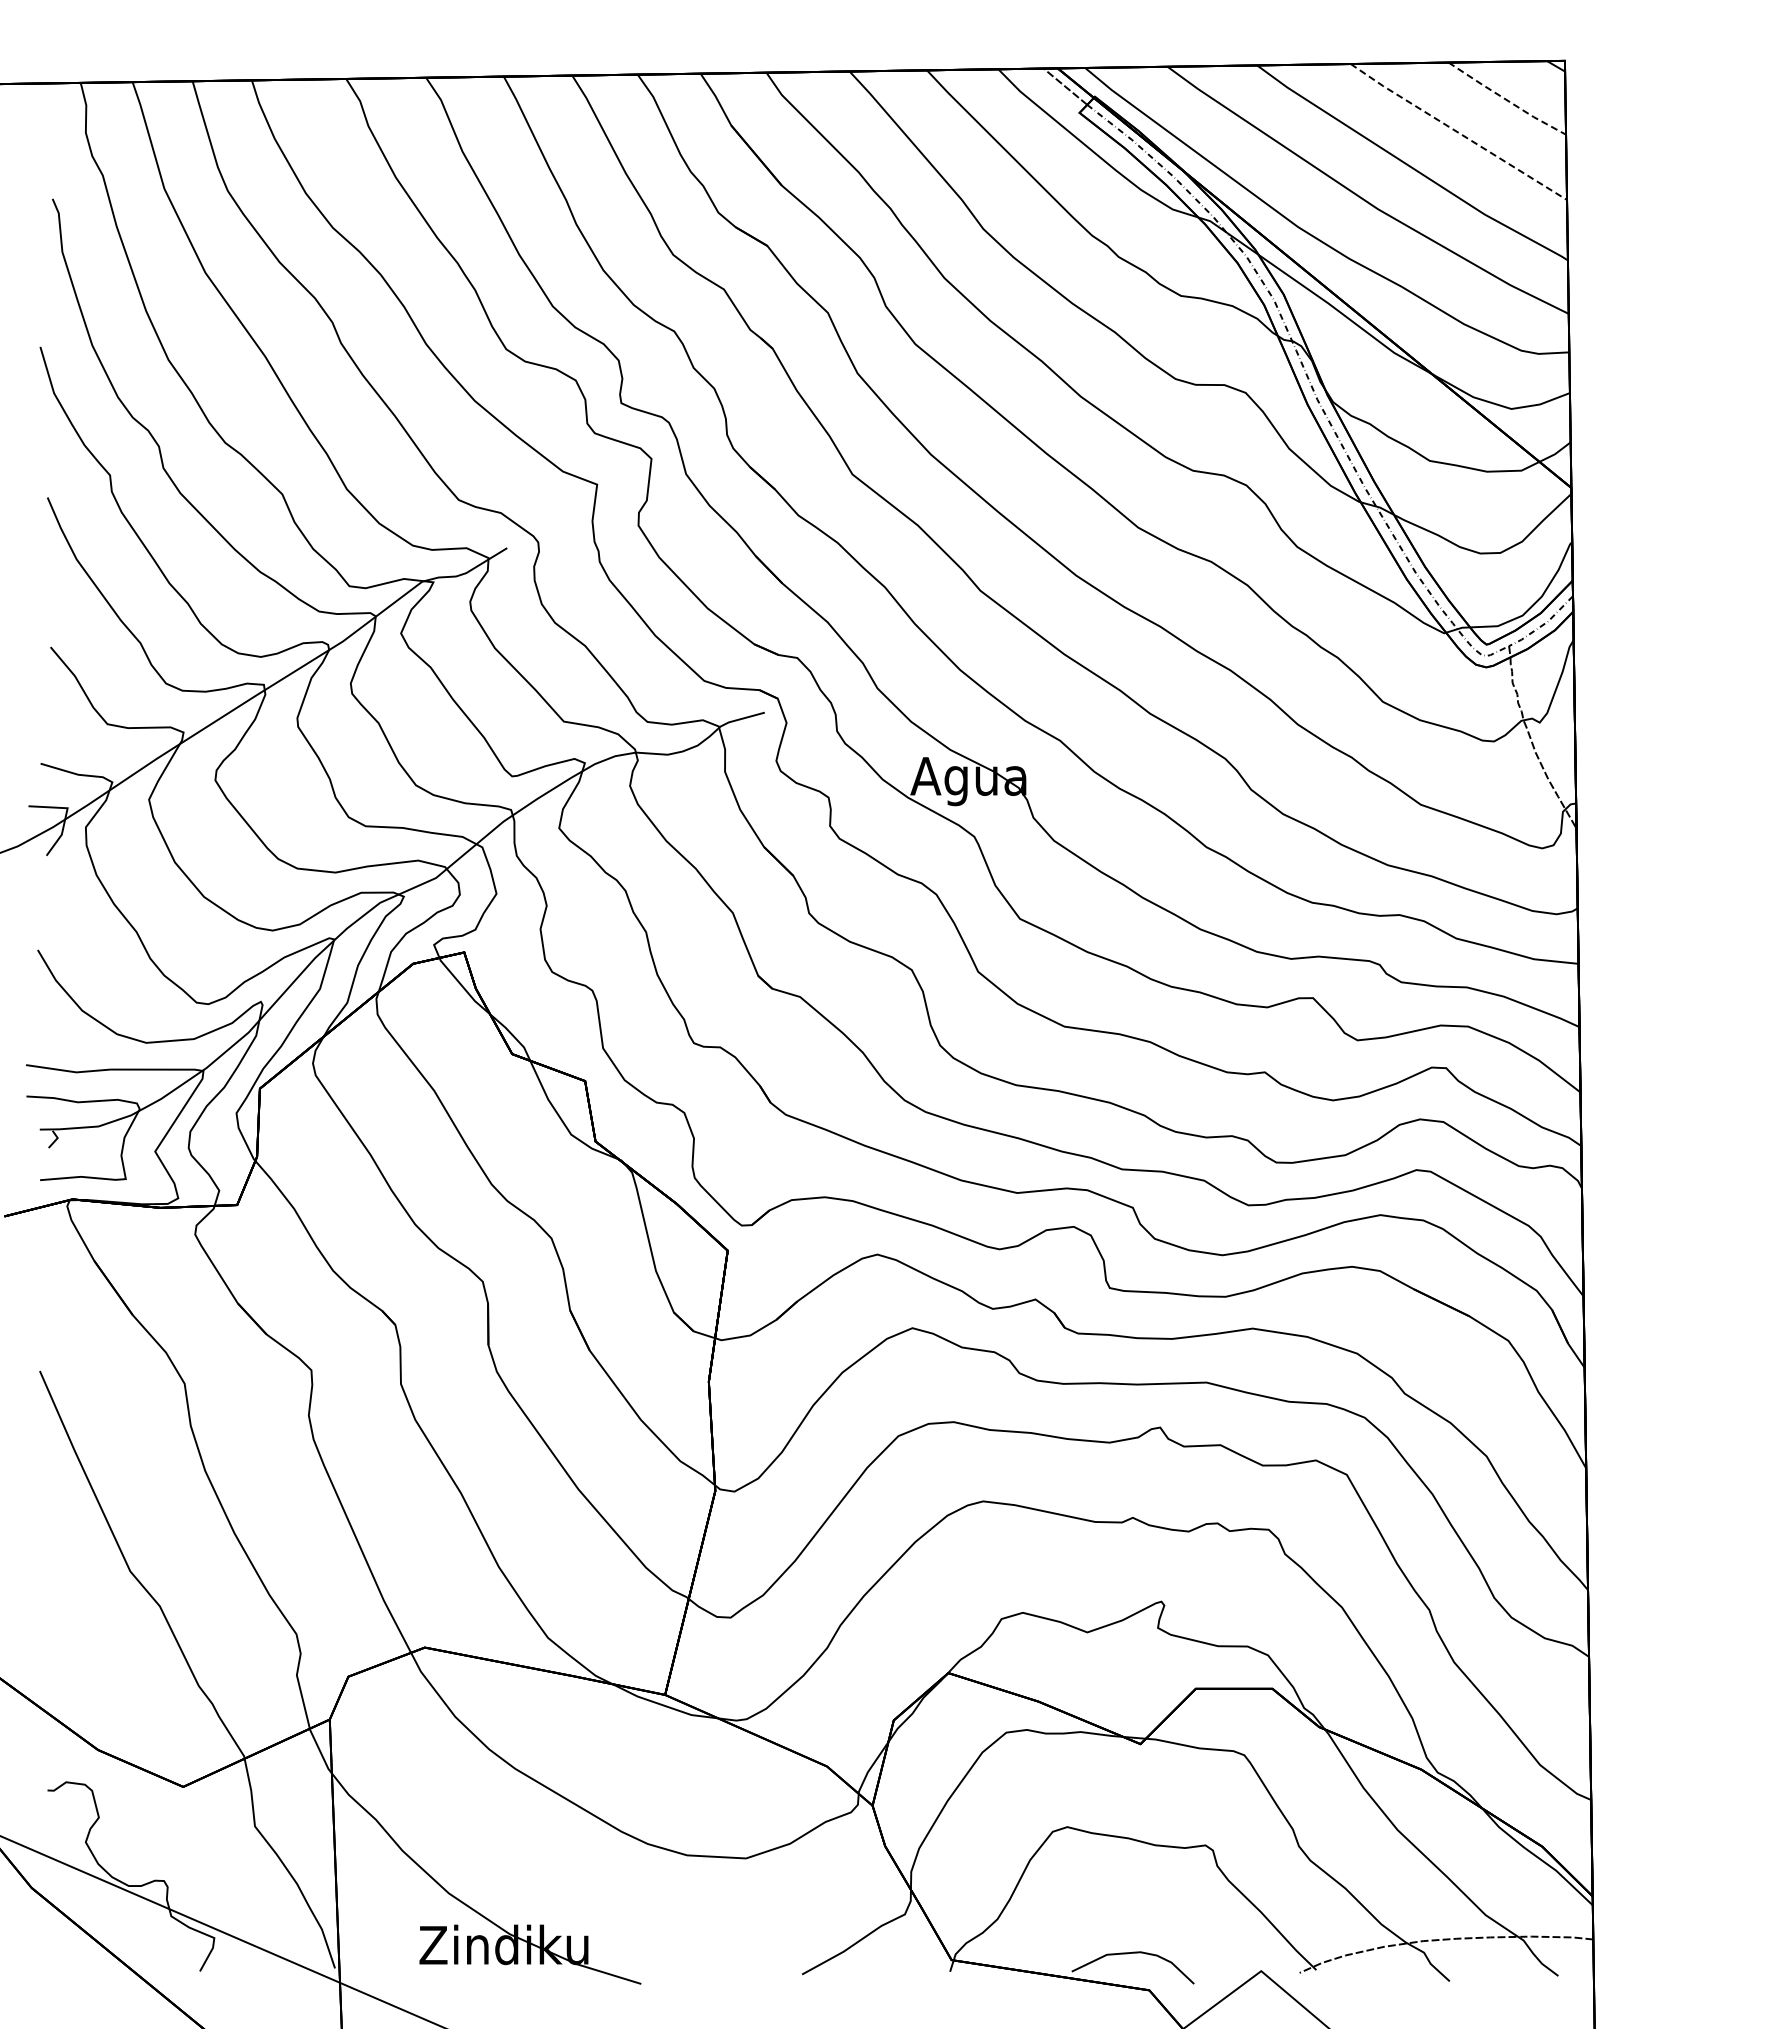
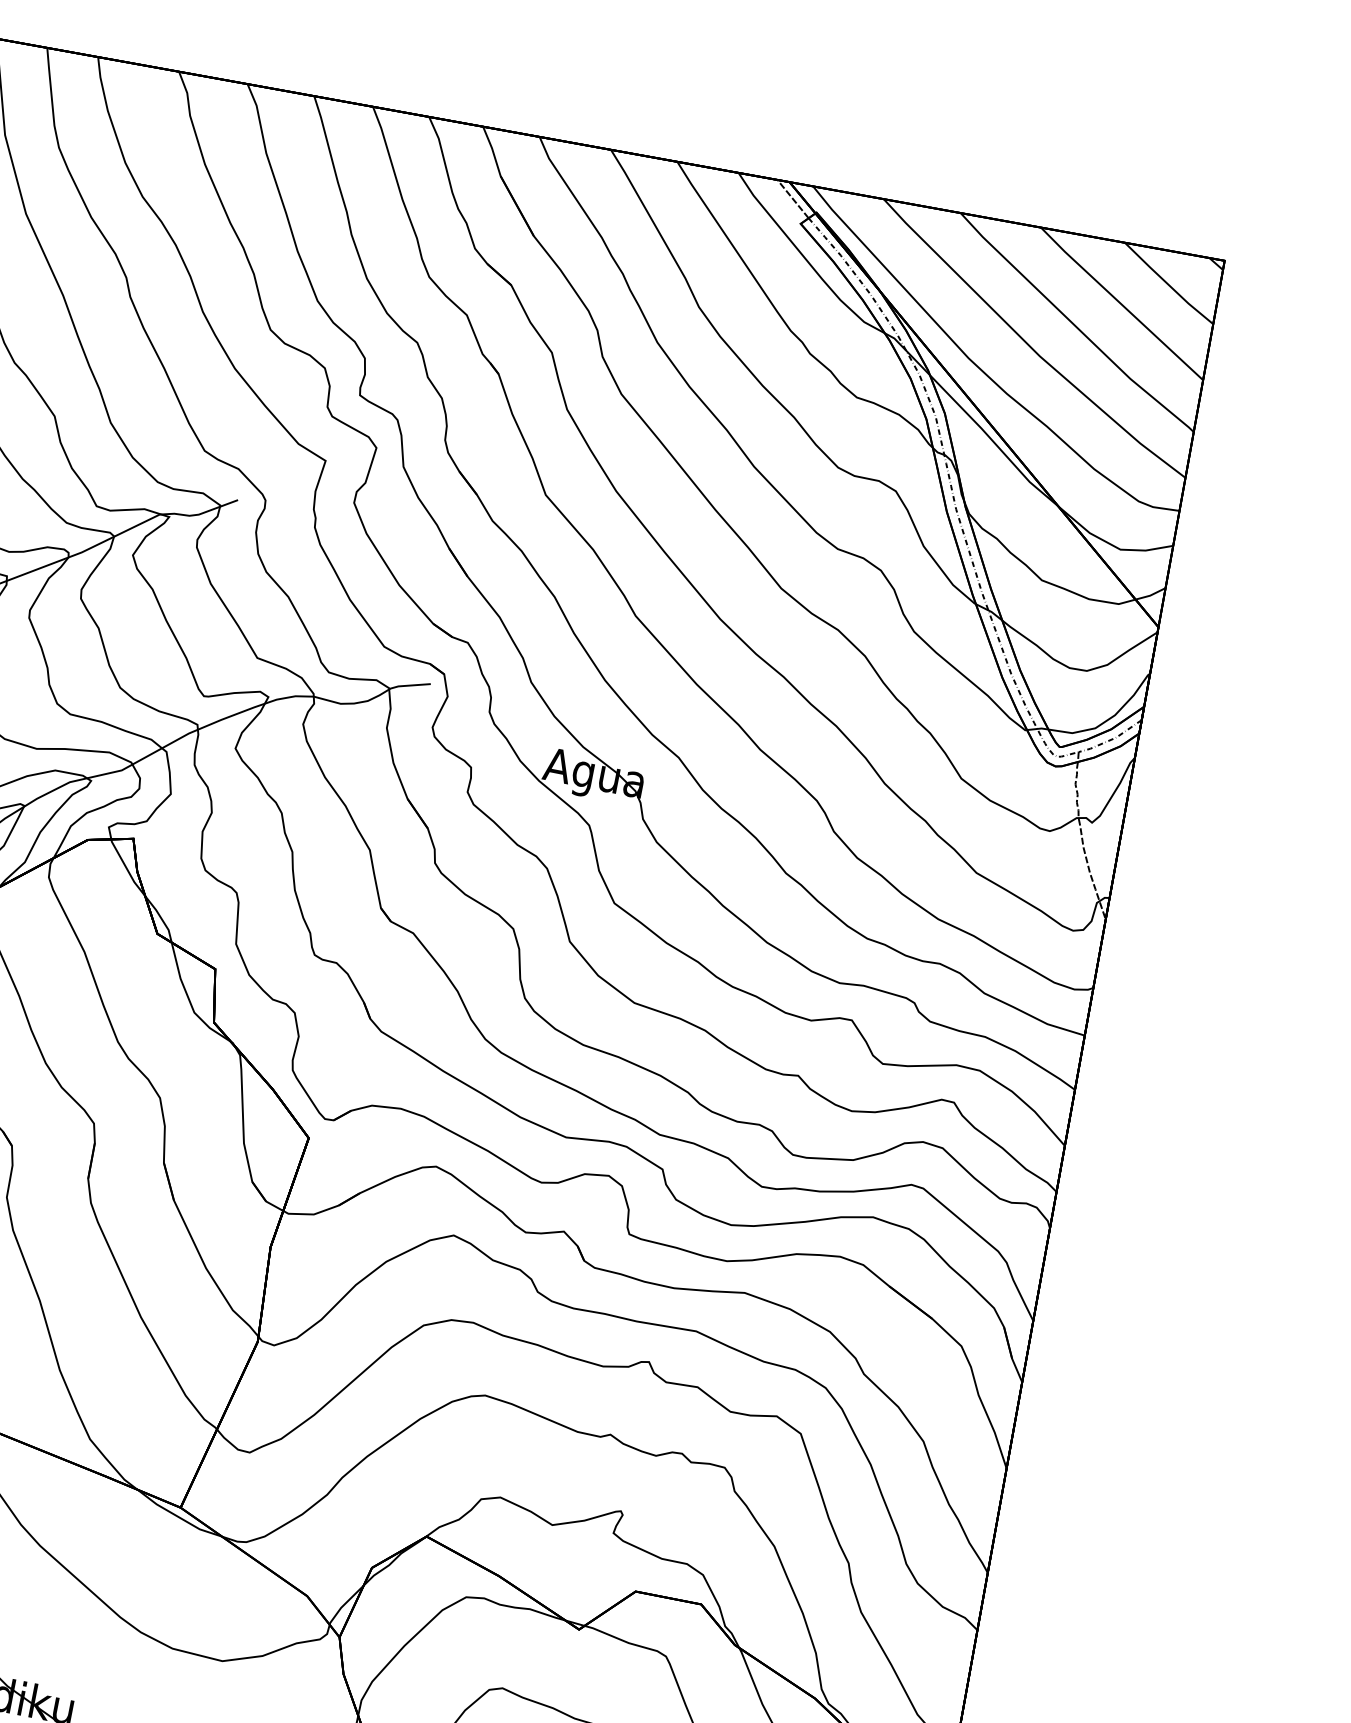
line: (1506, 100) -> (1168, 284), dashed -> solid
line: (1457, 132) -> (1120, 304), dashed -> solid

